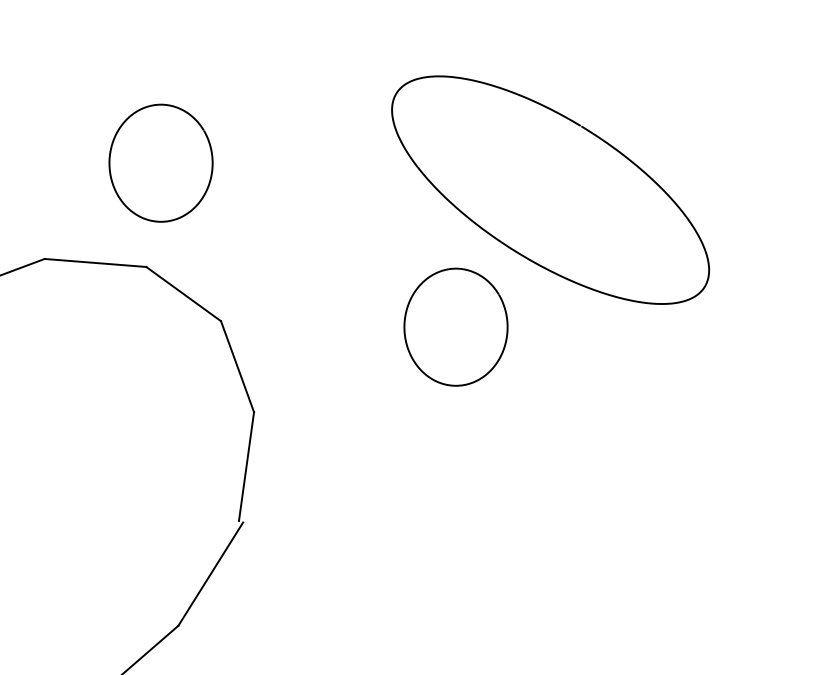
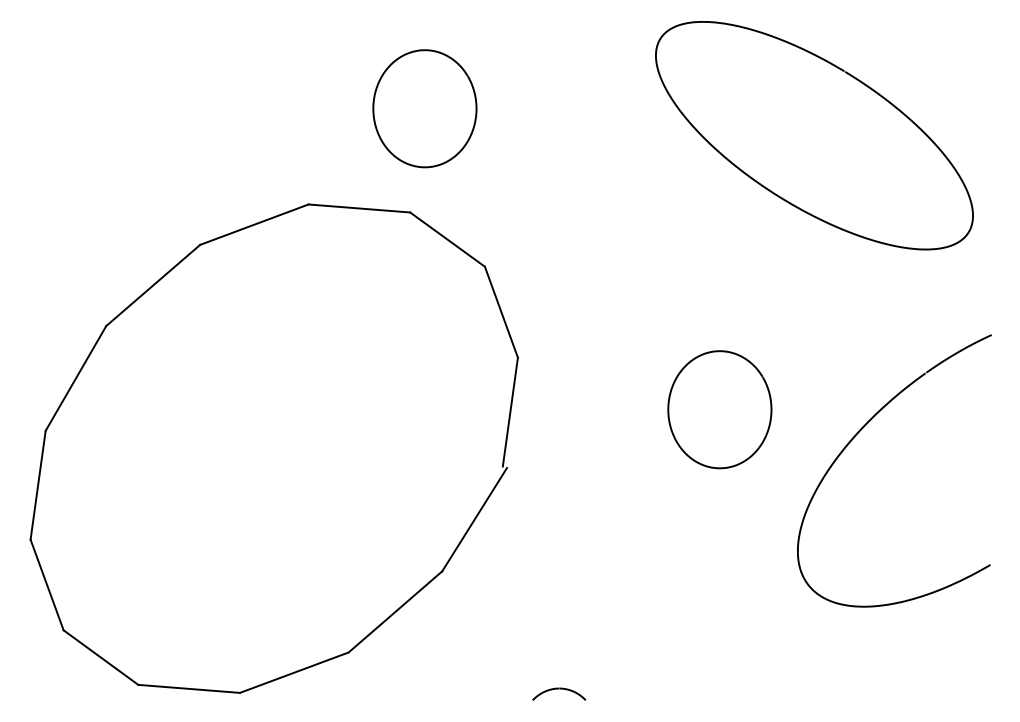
curve: (405, 326) -> (669, 409), moved
part: (591, 491) -> (855, 437), added

